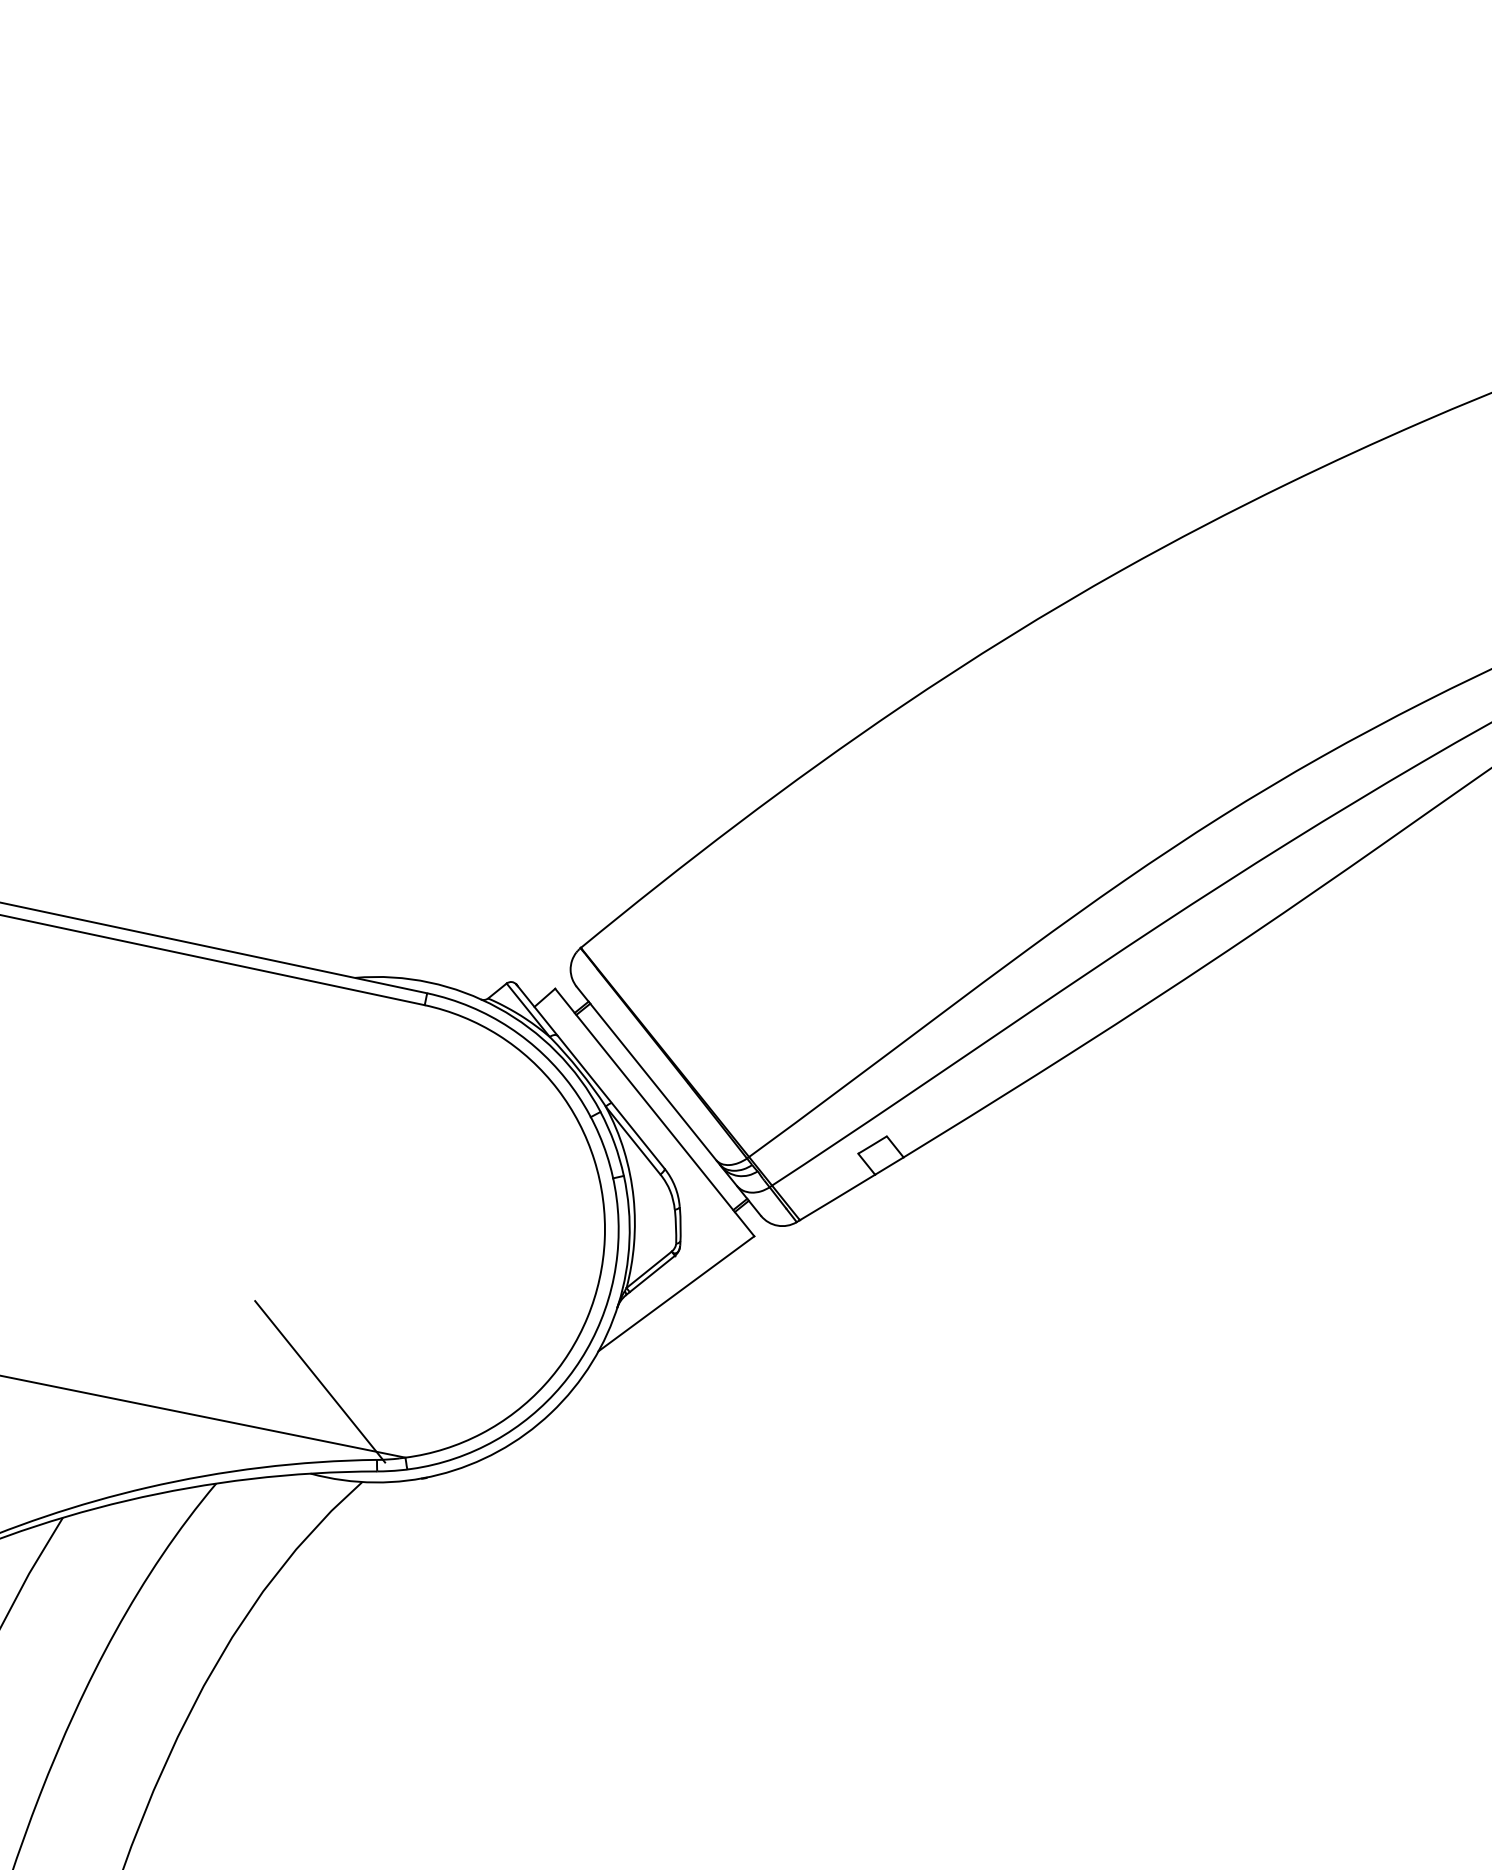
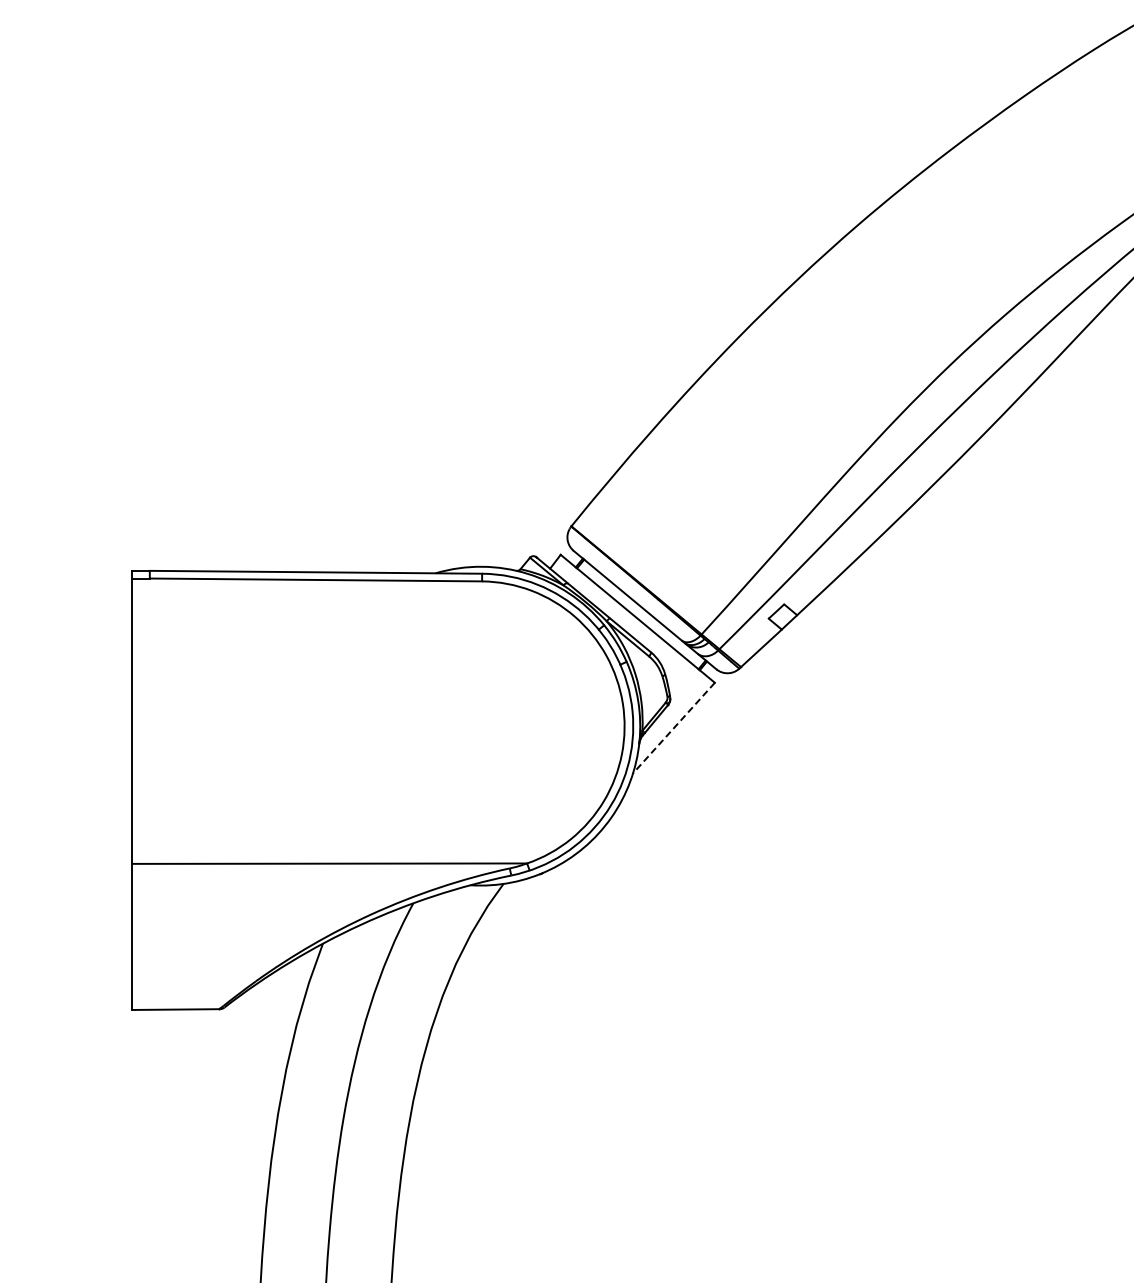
line: (675, 1294) -> (673, 728), solid -> dashed
line: (319, 1381) -> (464, 827), removed

